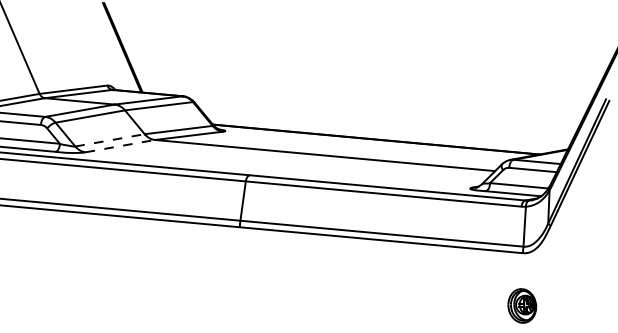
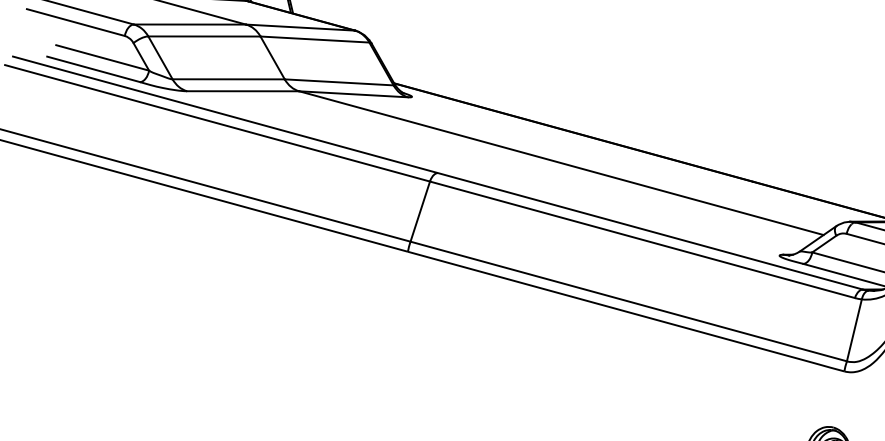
line: (110, 140) -> (229, 79), dashed -> solid
line: (120, 146) -> (243, 91), dashed -> solid

